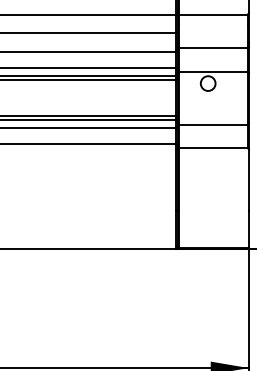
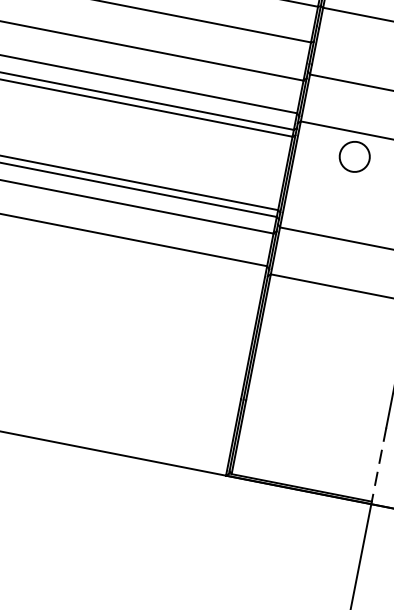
line: (248, 229) -> (378, 465), solid -> dashed

